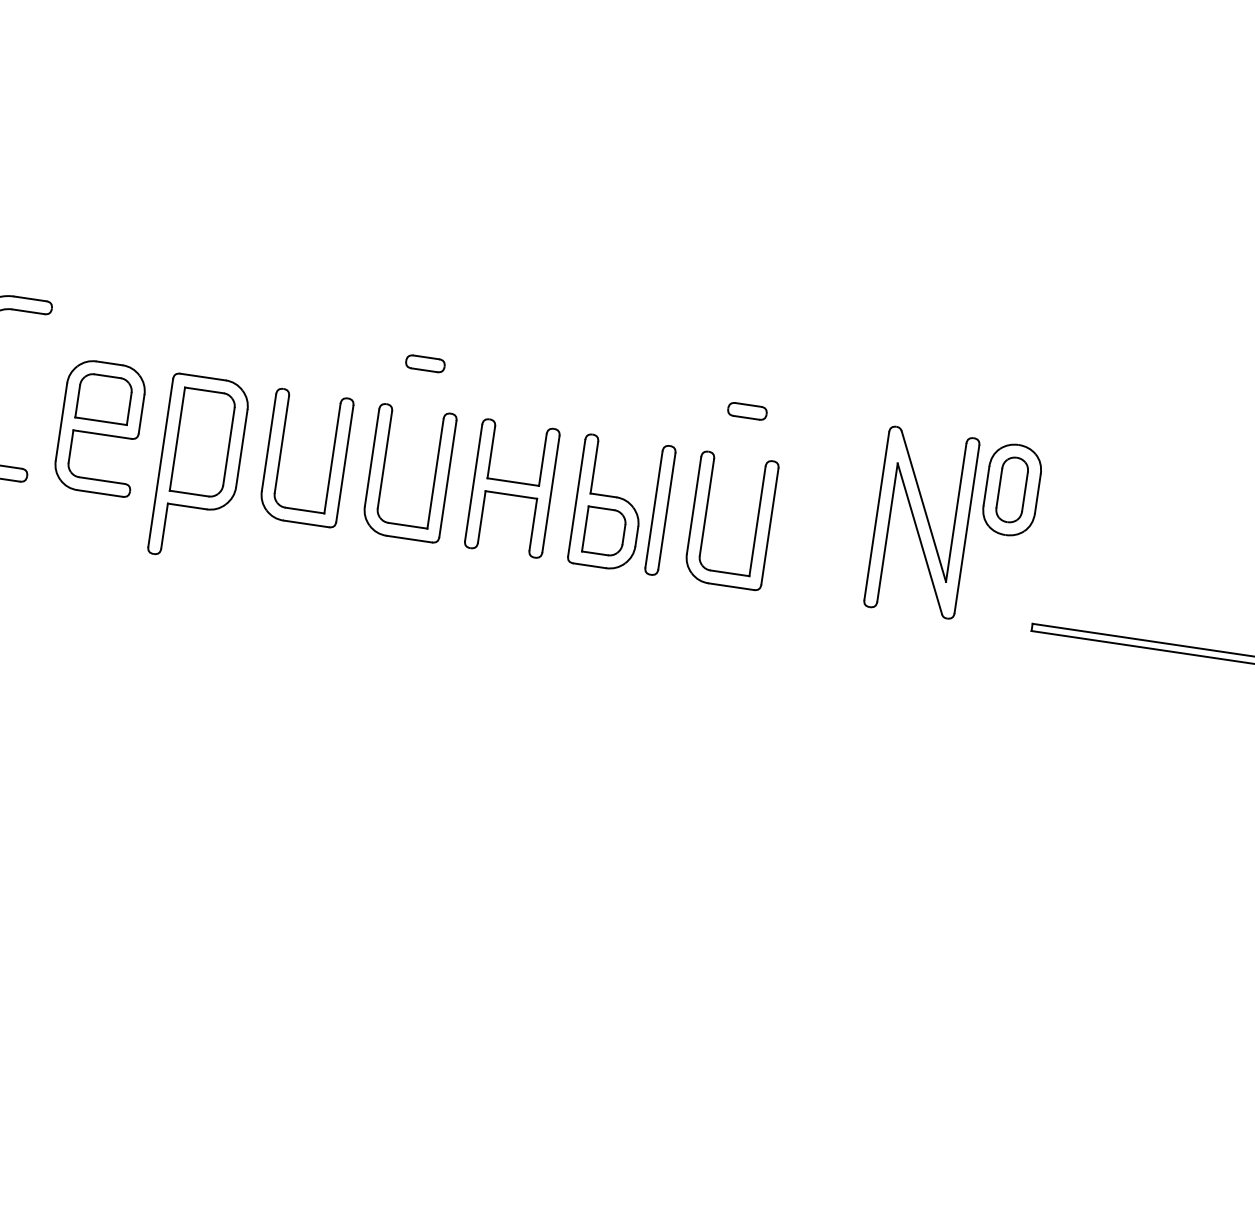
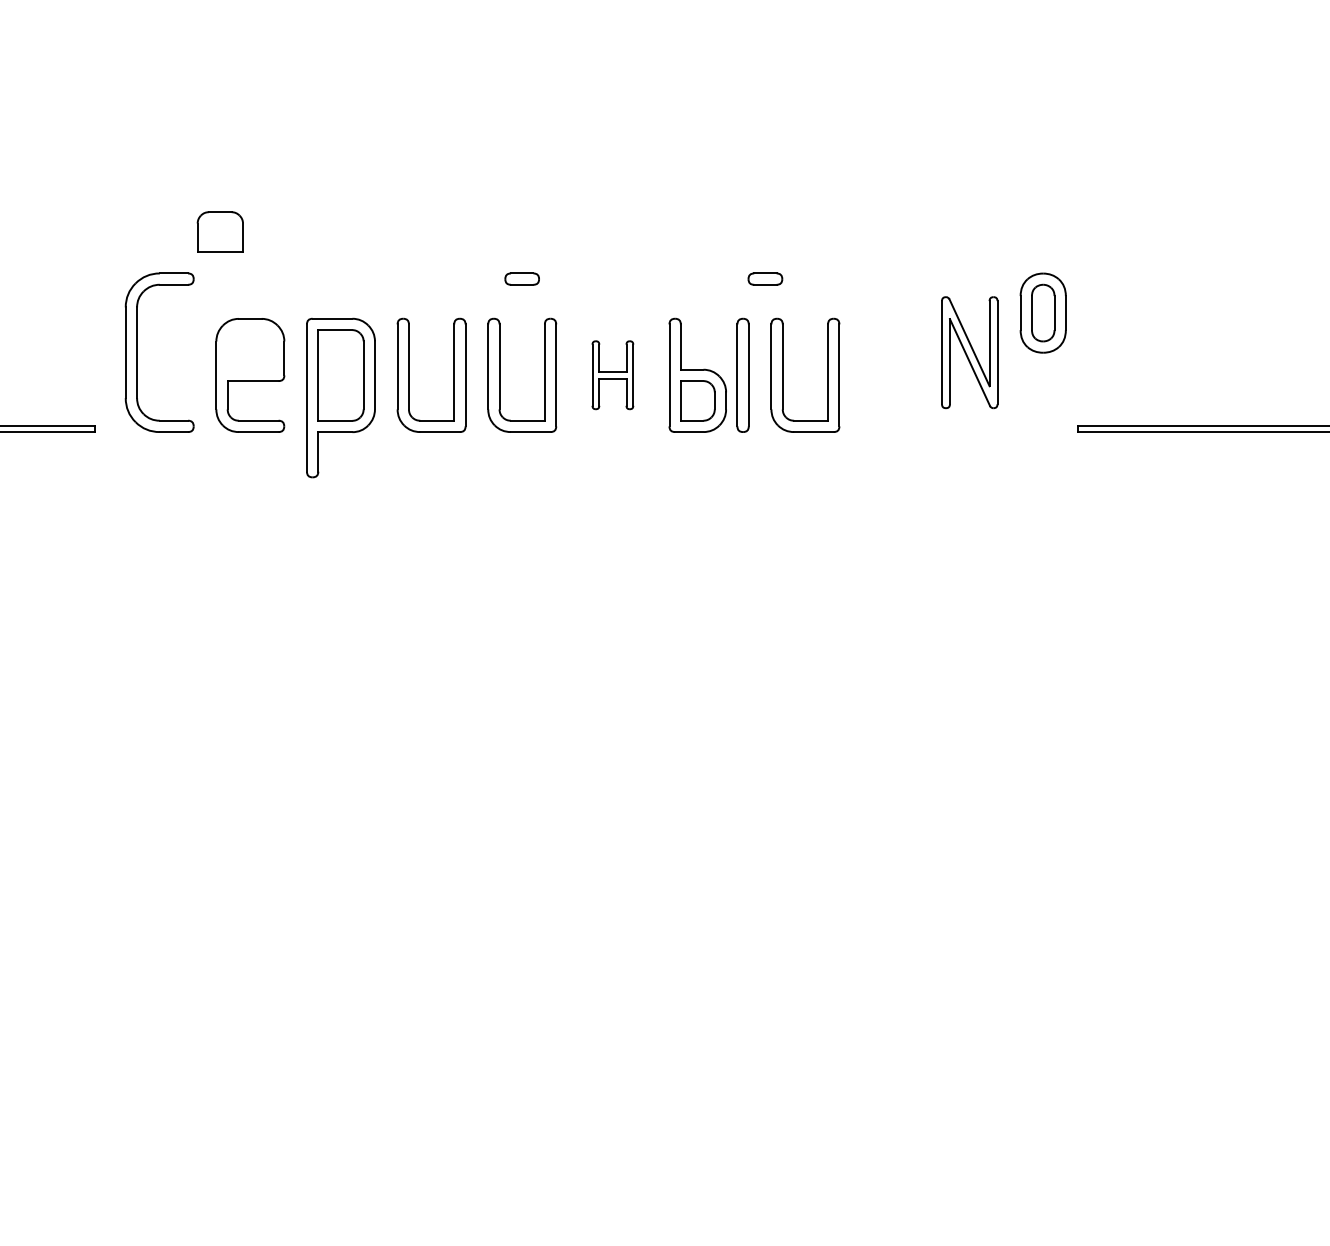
part: (103, 398) -> (219, 231), moved
part: (747, 410) -> (765, 278), moved
part: (512, 487) -> (612, 374), size x0.6
part: (921, 522) -> (969, 352), size x0.7

